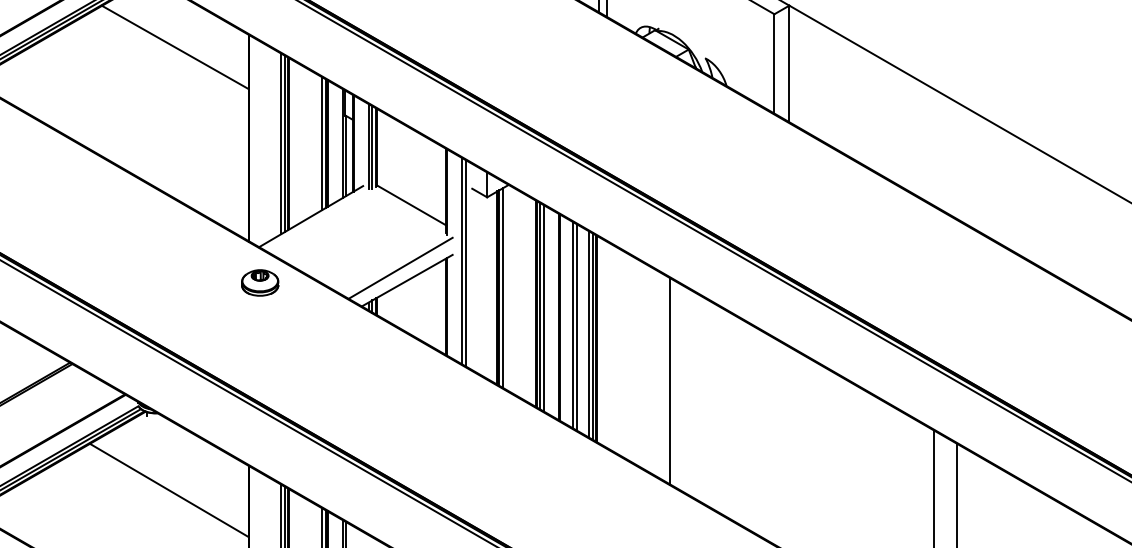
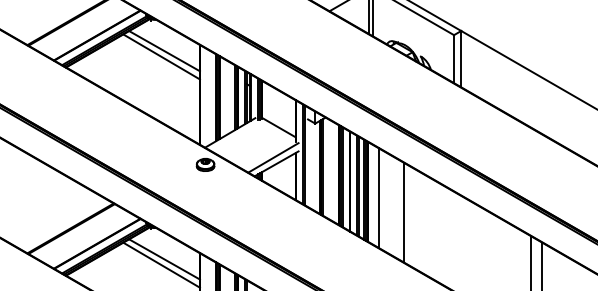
line: (168, 58) -> (161, 56), added
line: (618, 350) -> (378, 197), added
line: (175, 478) -> (164, 259), added

